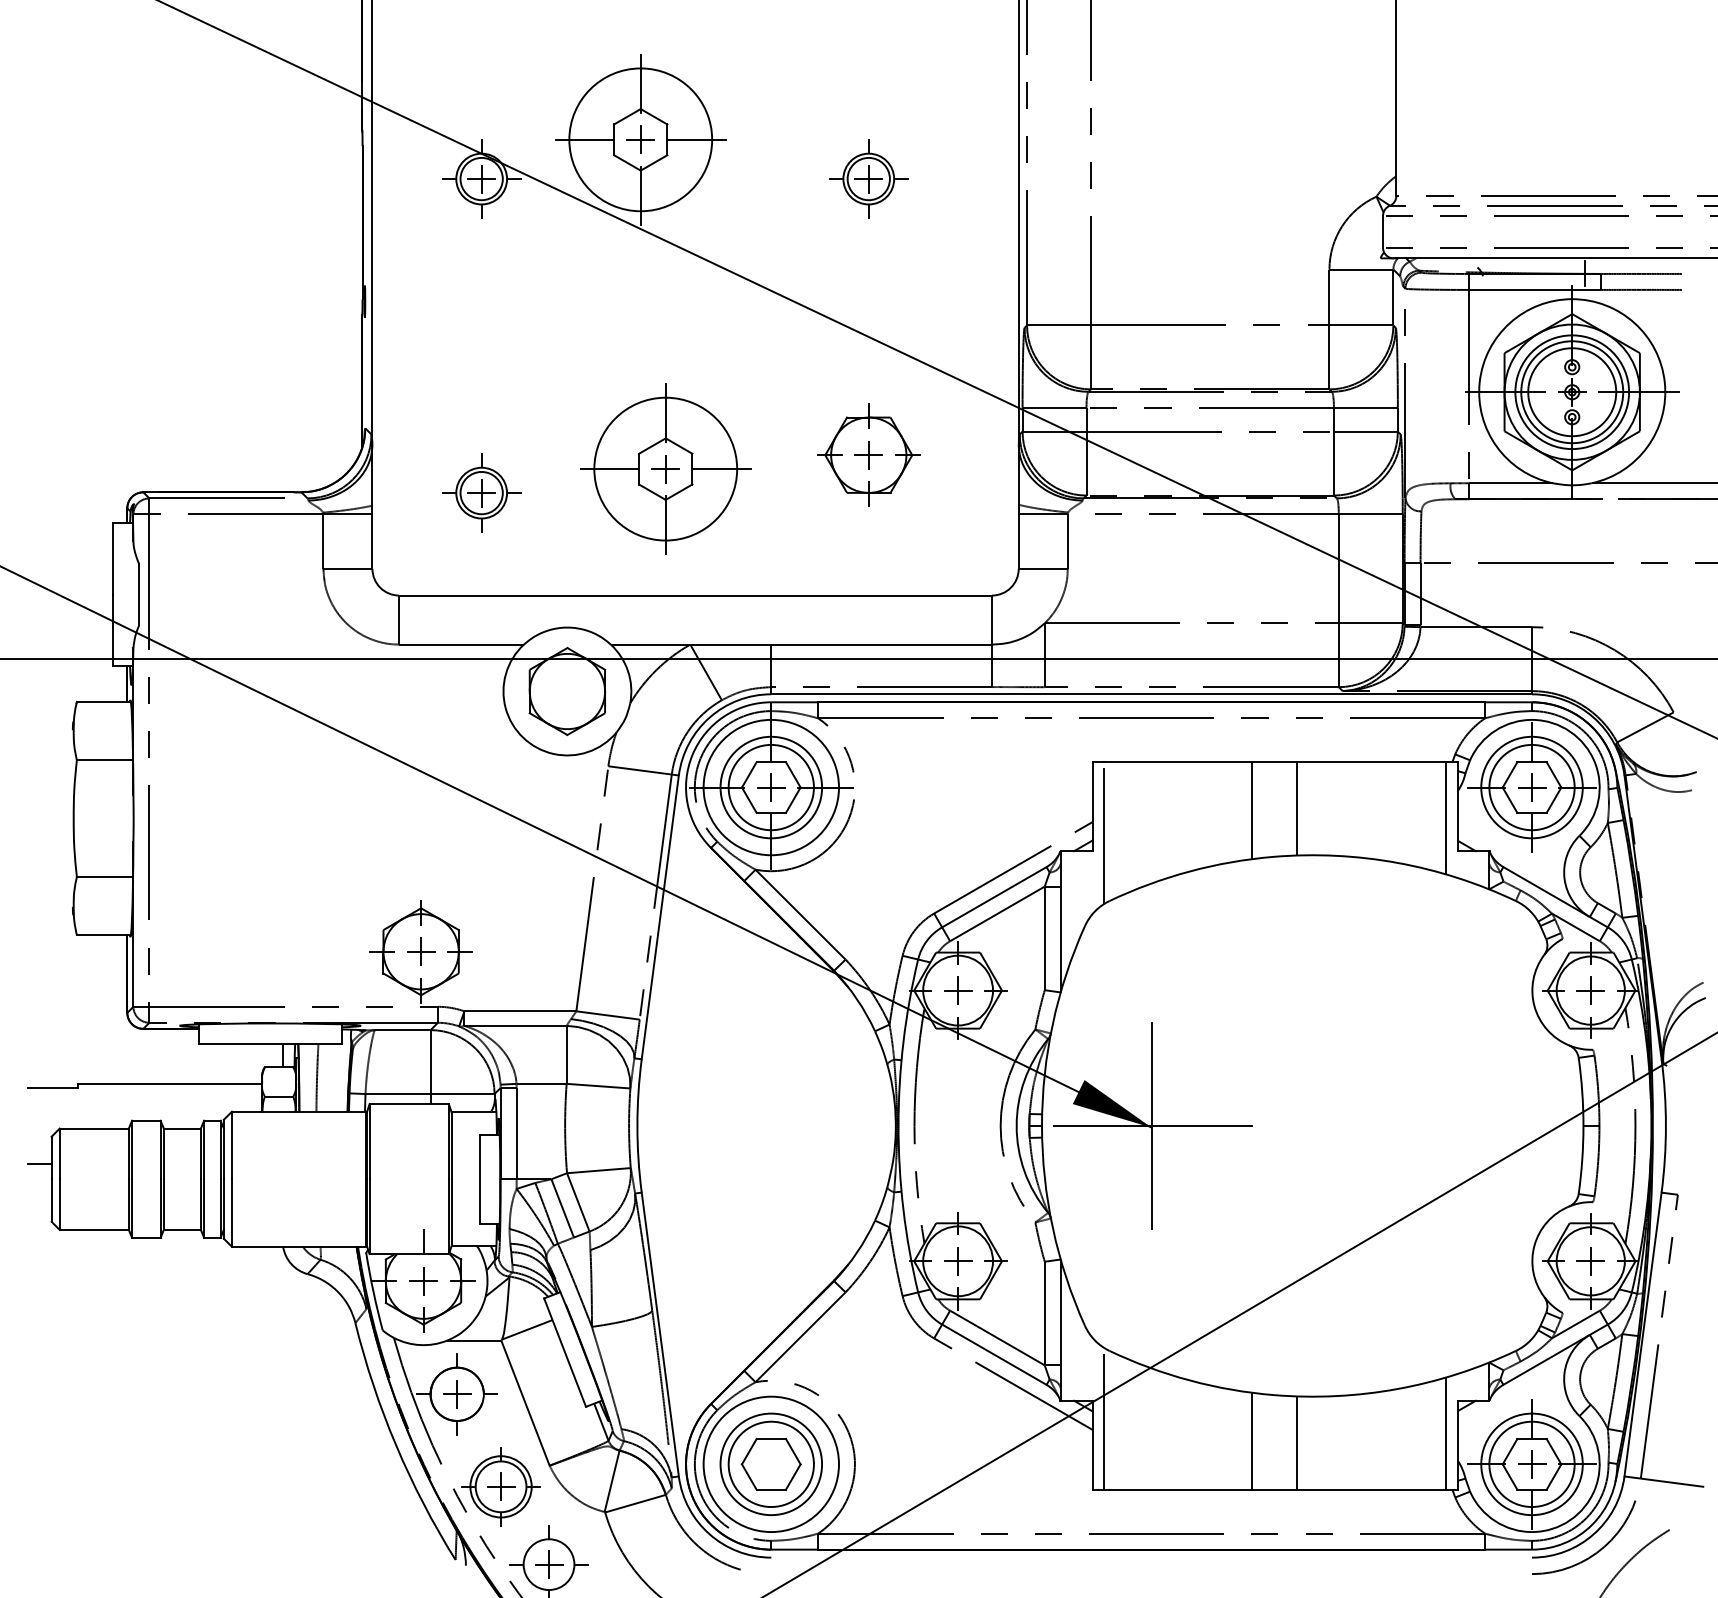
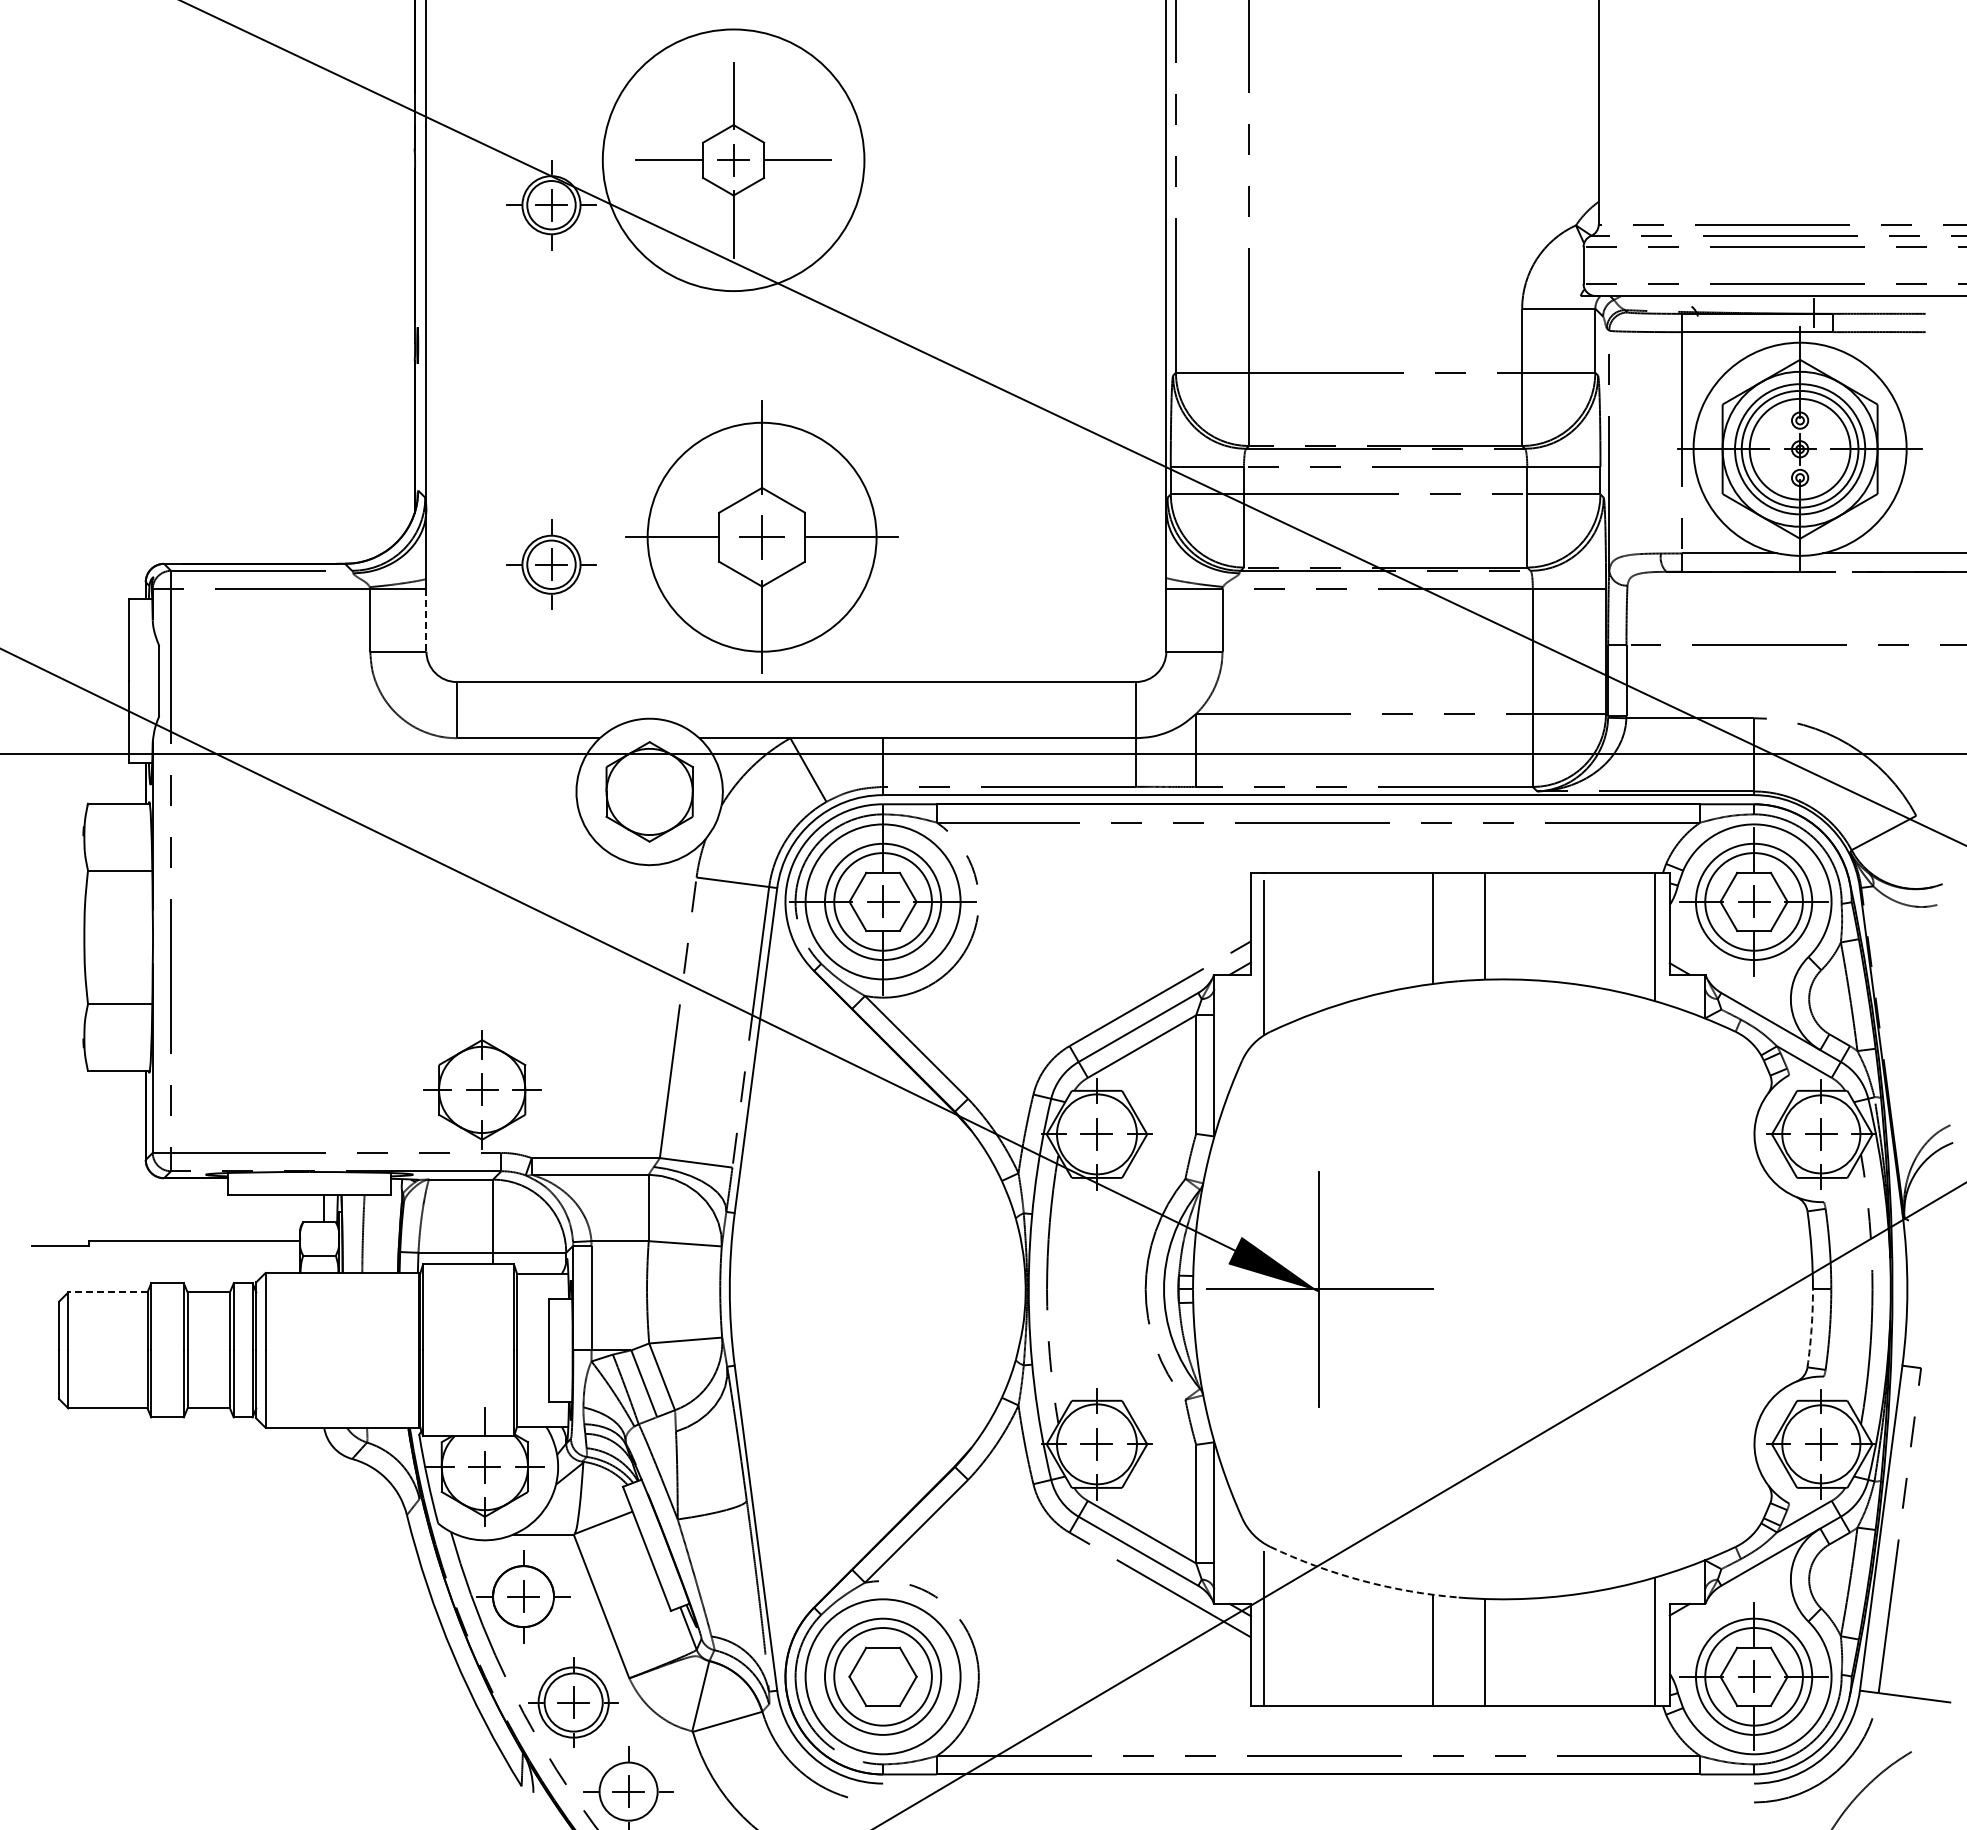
circle: (640, 140) -> (733, 160), size x1.6
part: (868, 179) -> (994, 205), removed
part: (868, 455) -> (994, 521), removed
part: (665, 469) -> (762, 537), size x1.4
line: (372, 541) -> (426, 620), solid -> dashed
line: (93, 1128) -> (107, 1292), solid -> dashed
arc: (1582, 1160) -> (1811, 1328), solid -> dashed
line: (39, 1163) -> (45, 1332), removed
arc: (1190, 1380) -> (1362, 1580), solid -> dashed

